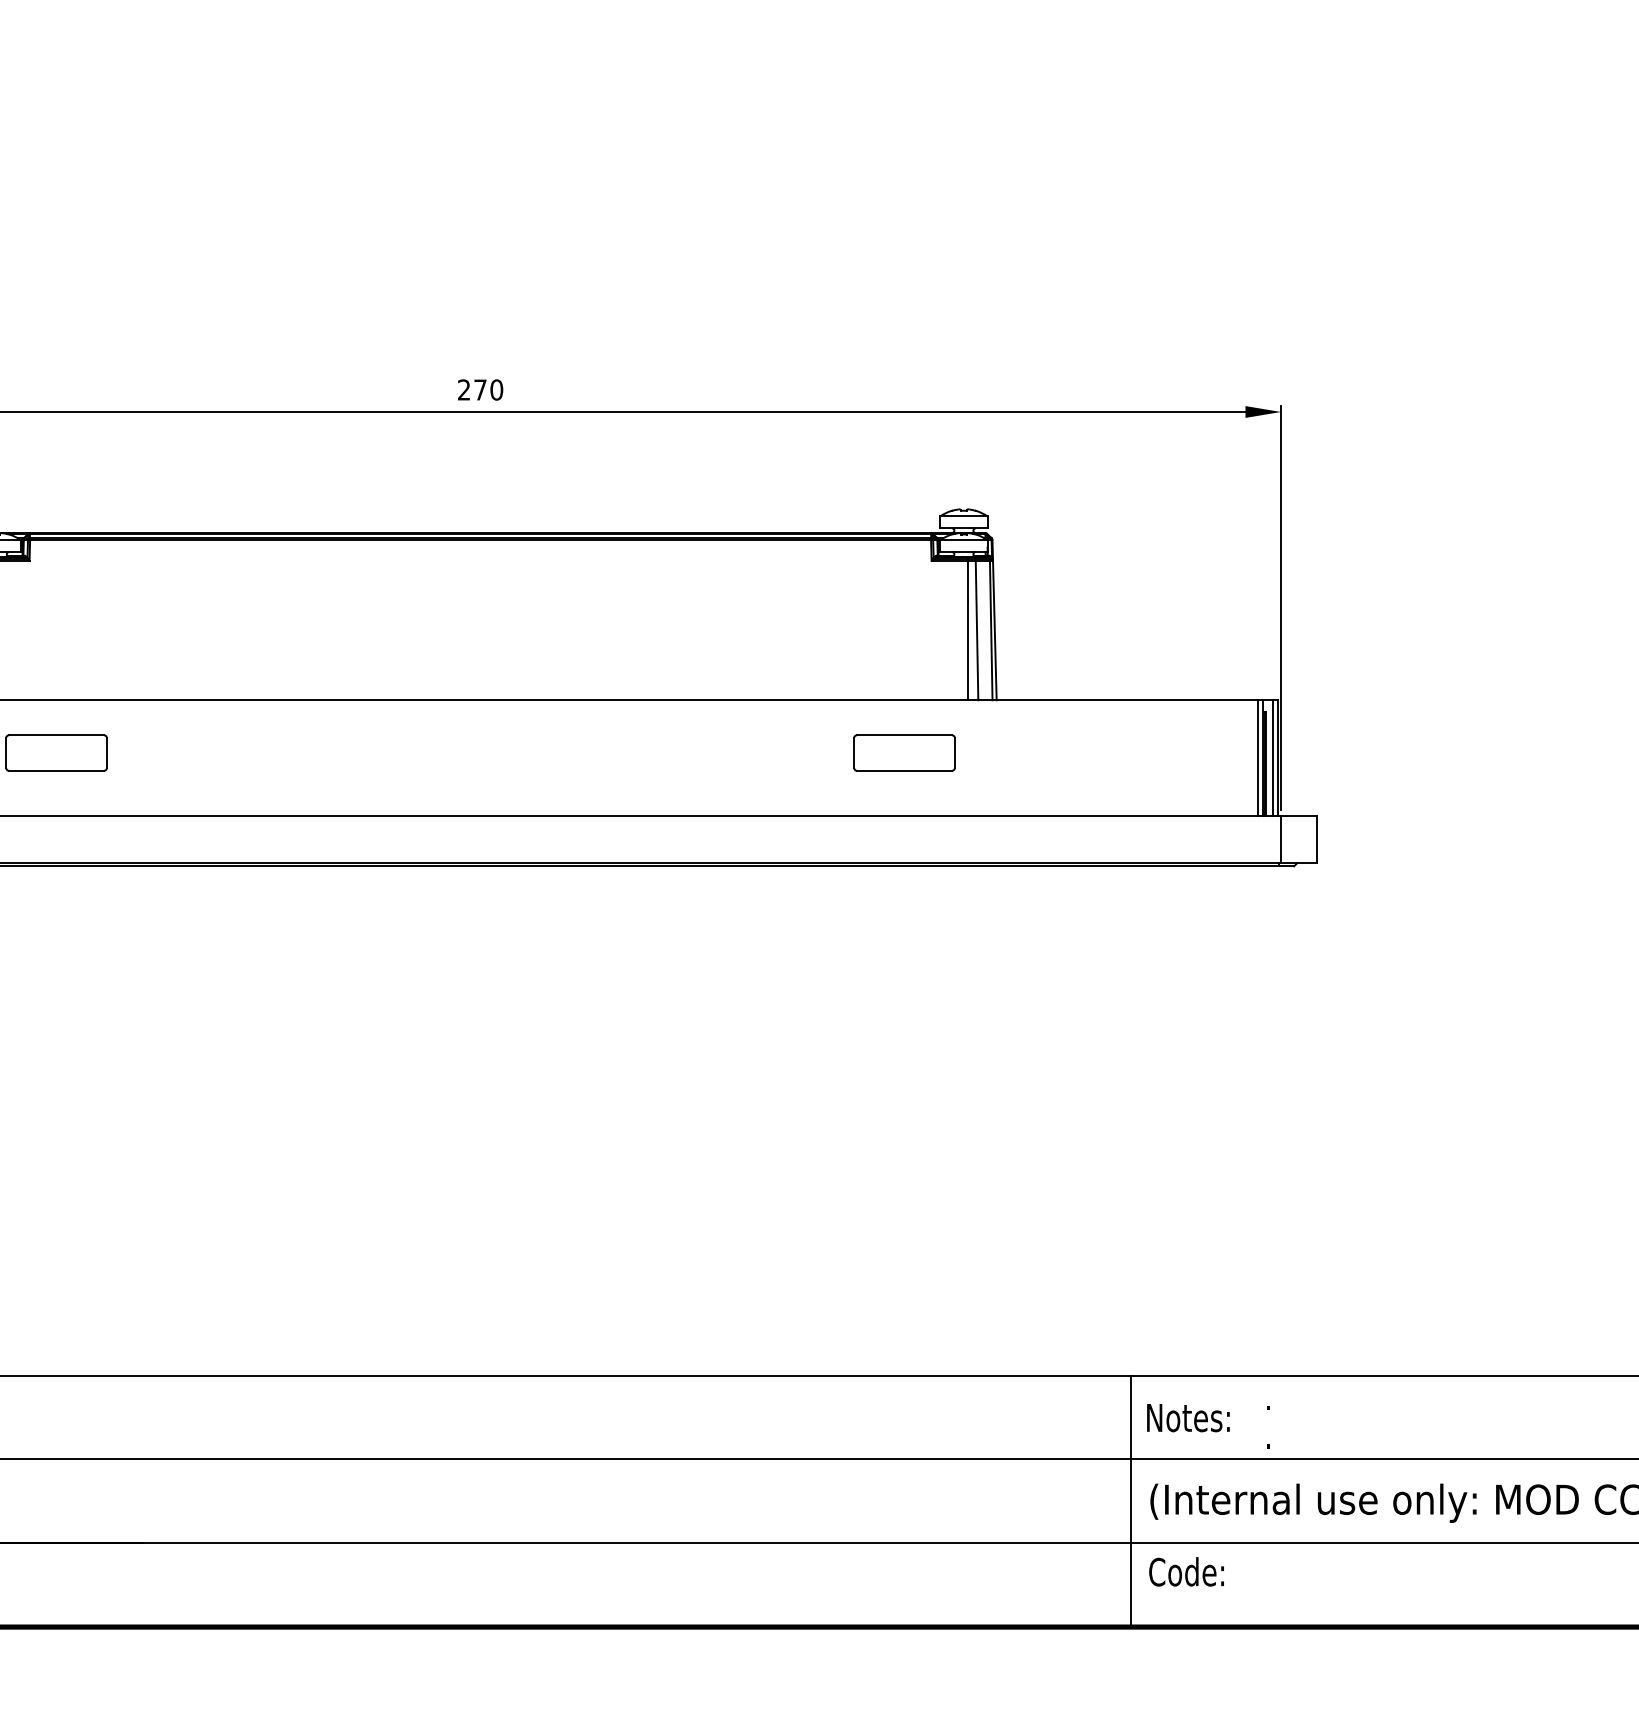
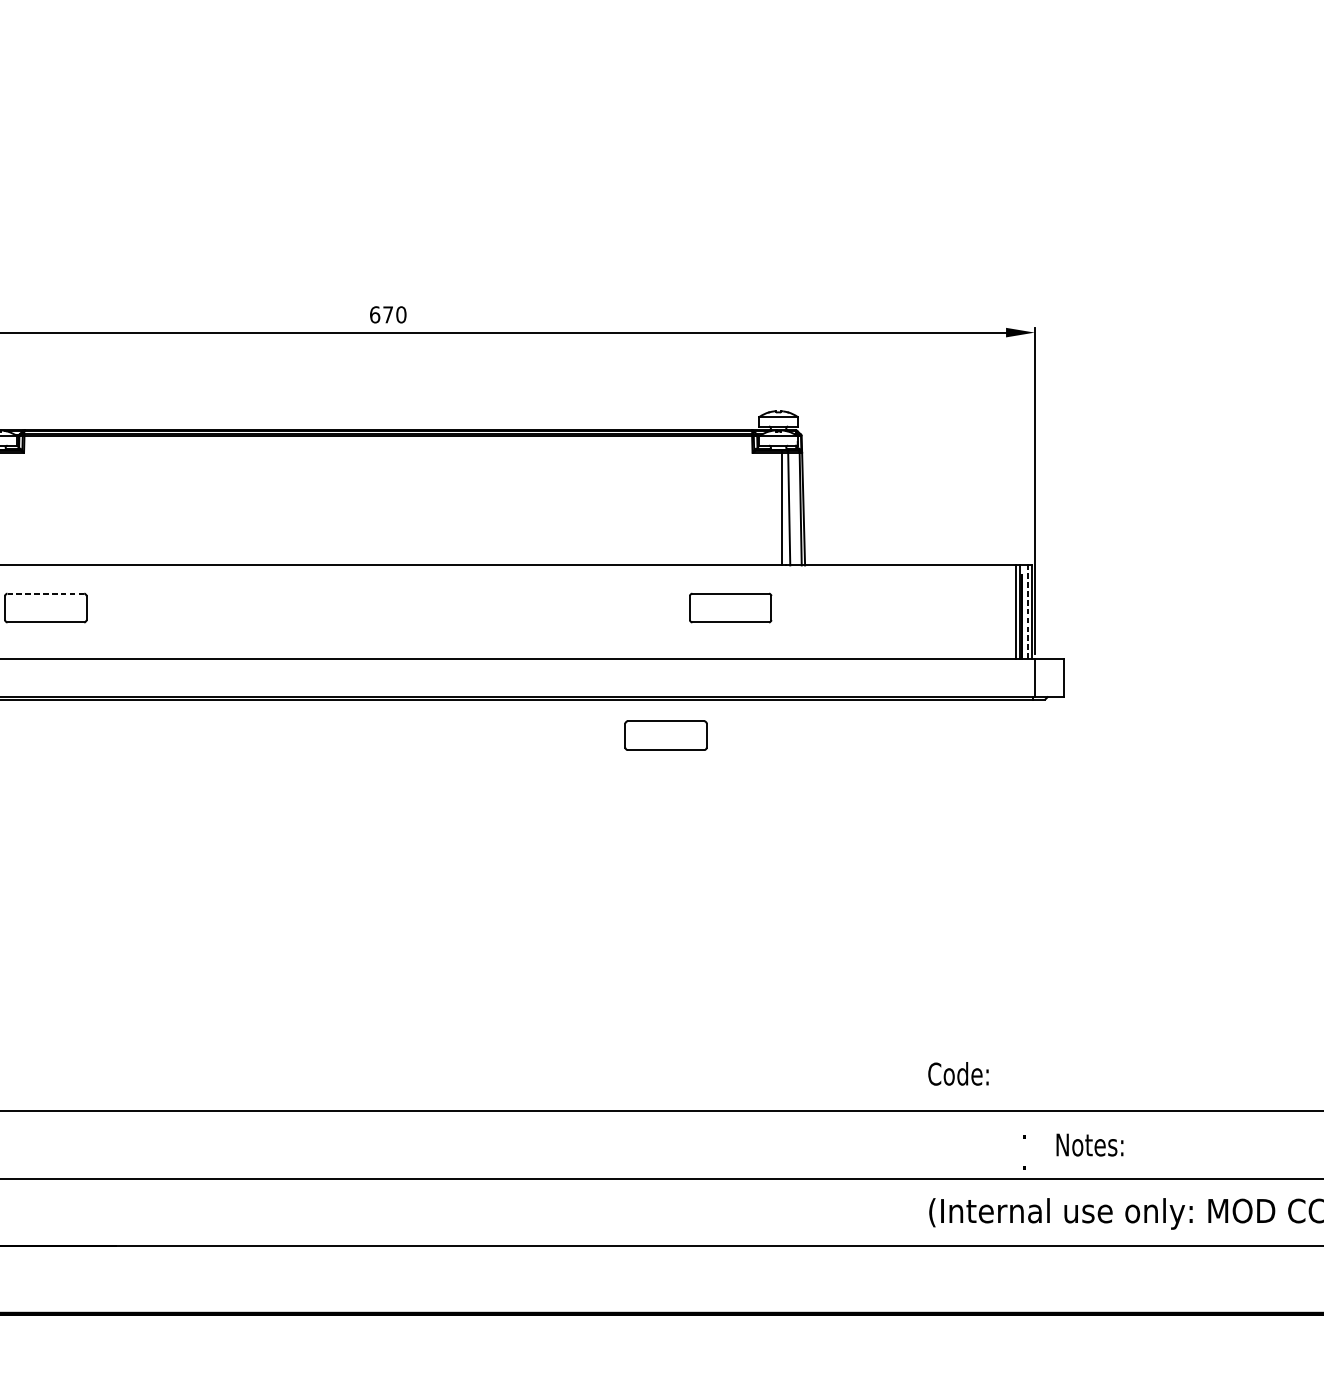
text: (464, 389) -> (375, 314), 270 -> 670
line: (56, 735) -> (45, 593), solid -> dashed
line: (1272, 758) -> (1027, 612), solid -> dashed
part: (824, 910) -> (666, 735), added
text: (1188, 1418) -> (1090, 1145), moved
line: (1131, 1501) -> (913, 1212), removed
text: (1186, 1571) -> (958, 1073), moved

